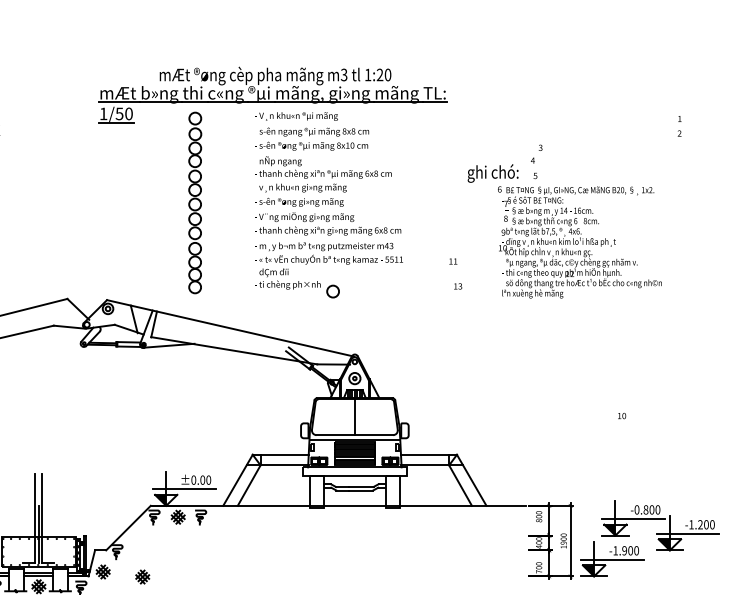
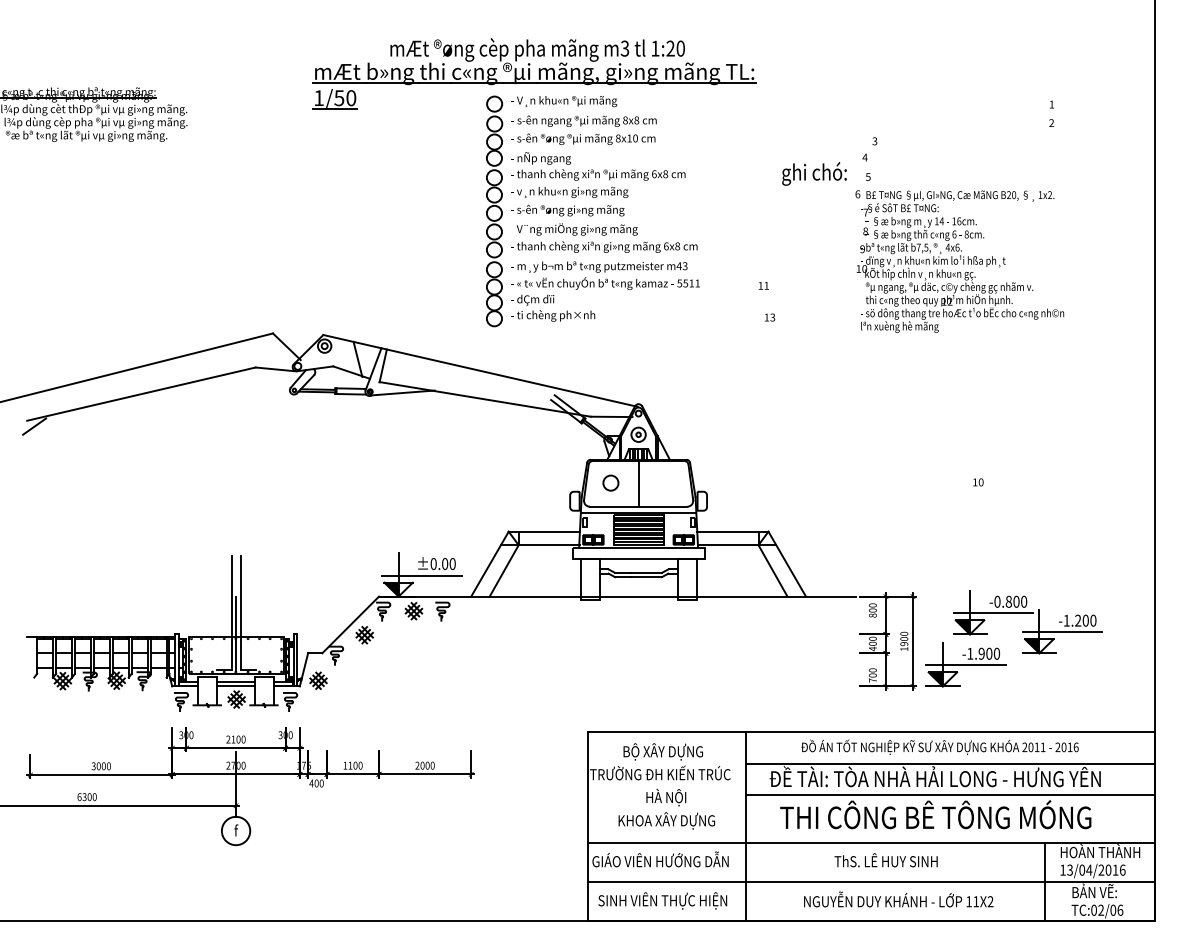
part: (195, 203) -> (494, 211), moved
text: (579, 242) -> (959, 261), moved
circle: (332, 291) -> (610, 482), moved
part: (142, 577) -> (364, 635), moved

